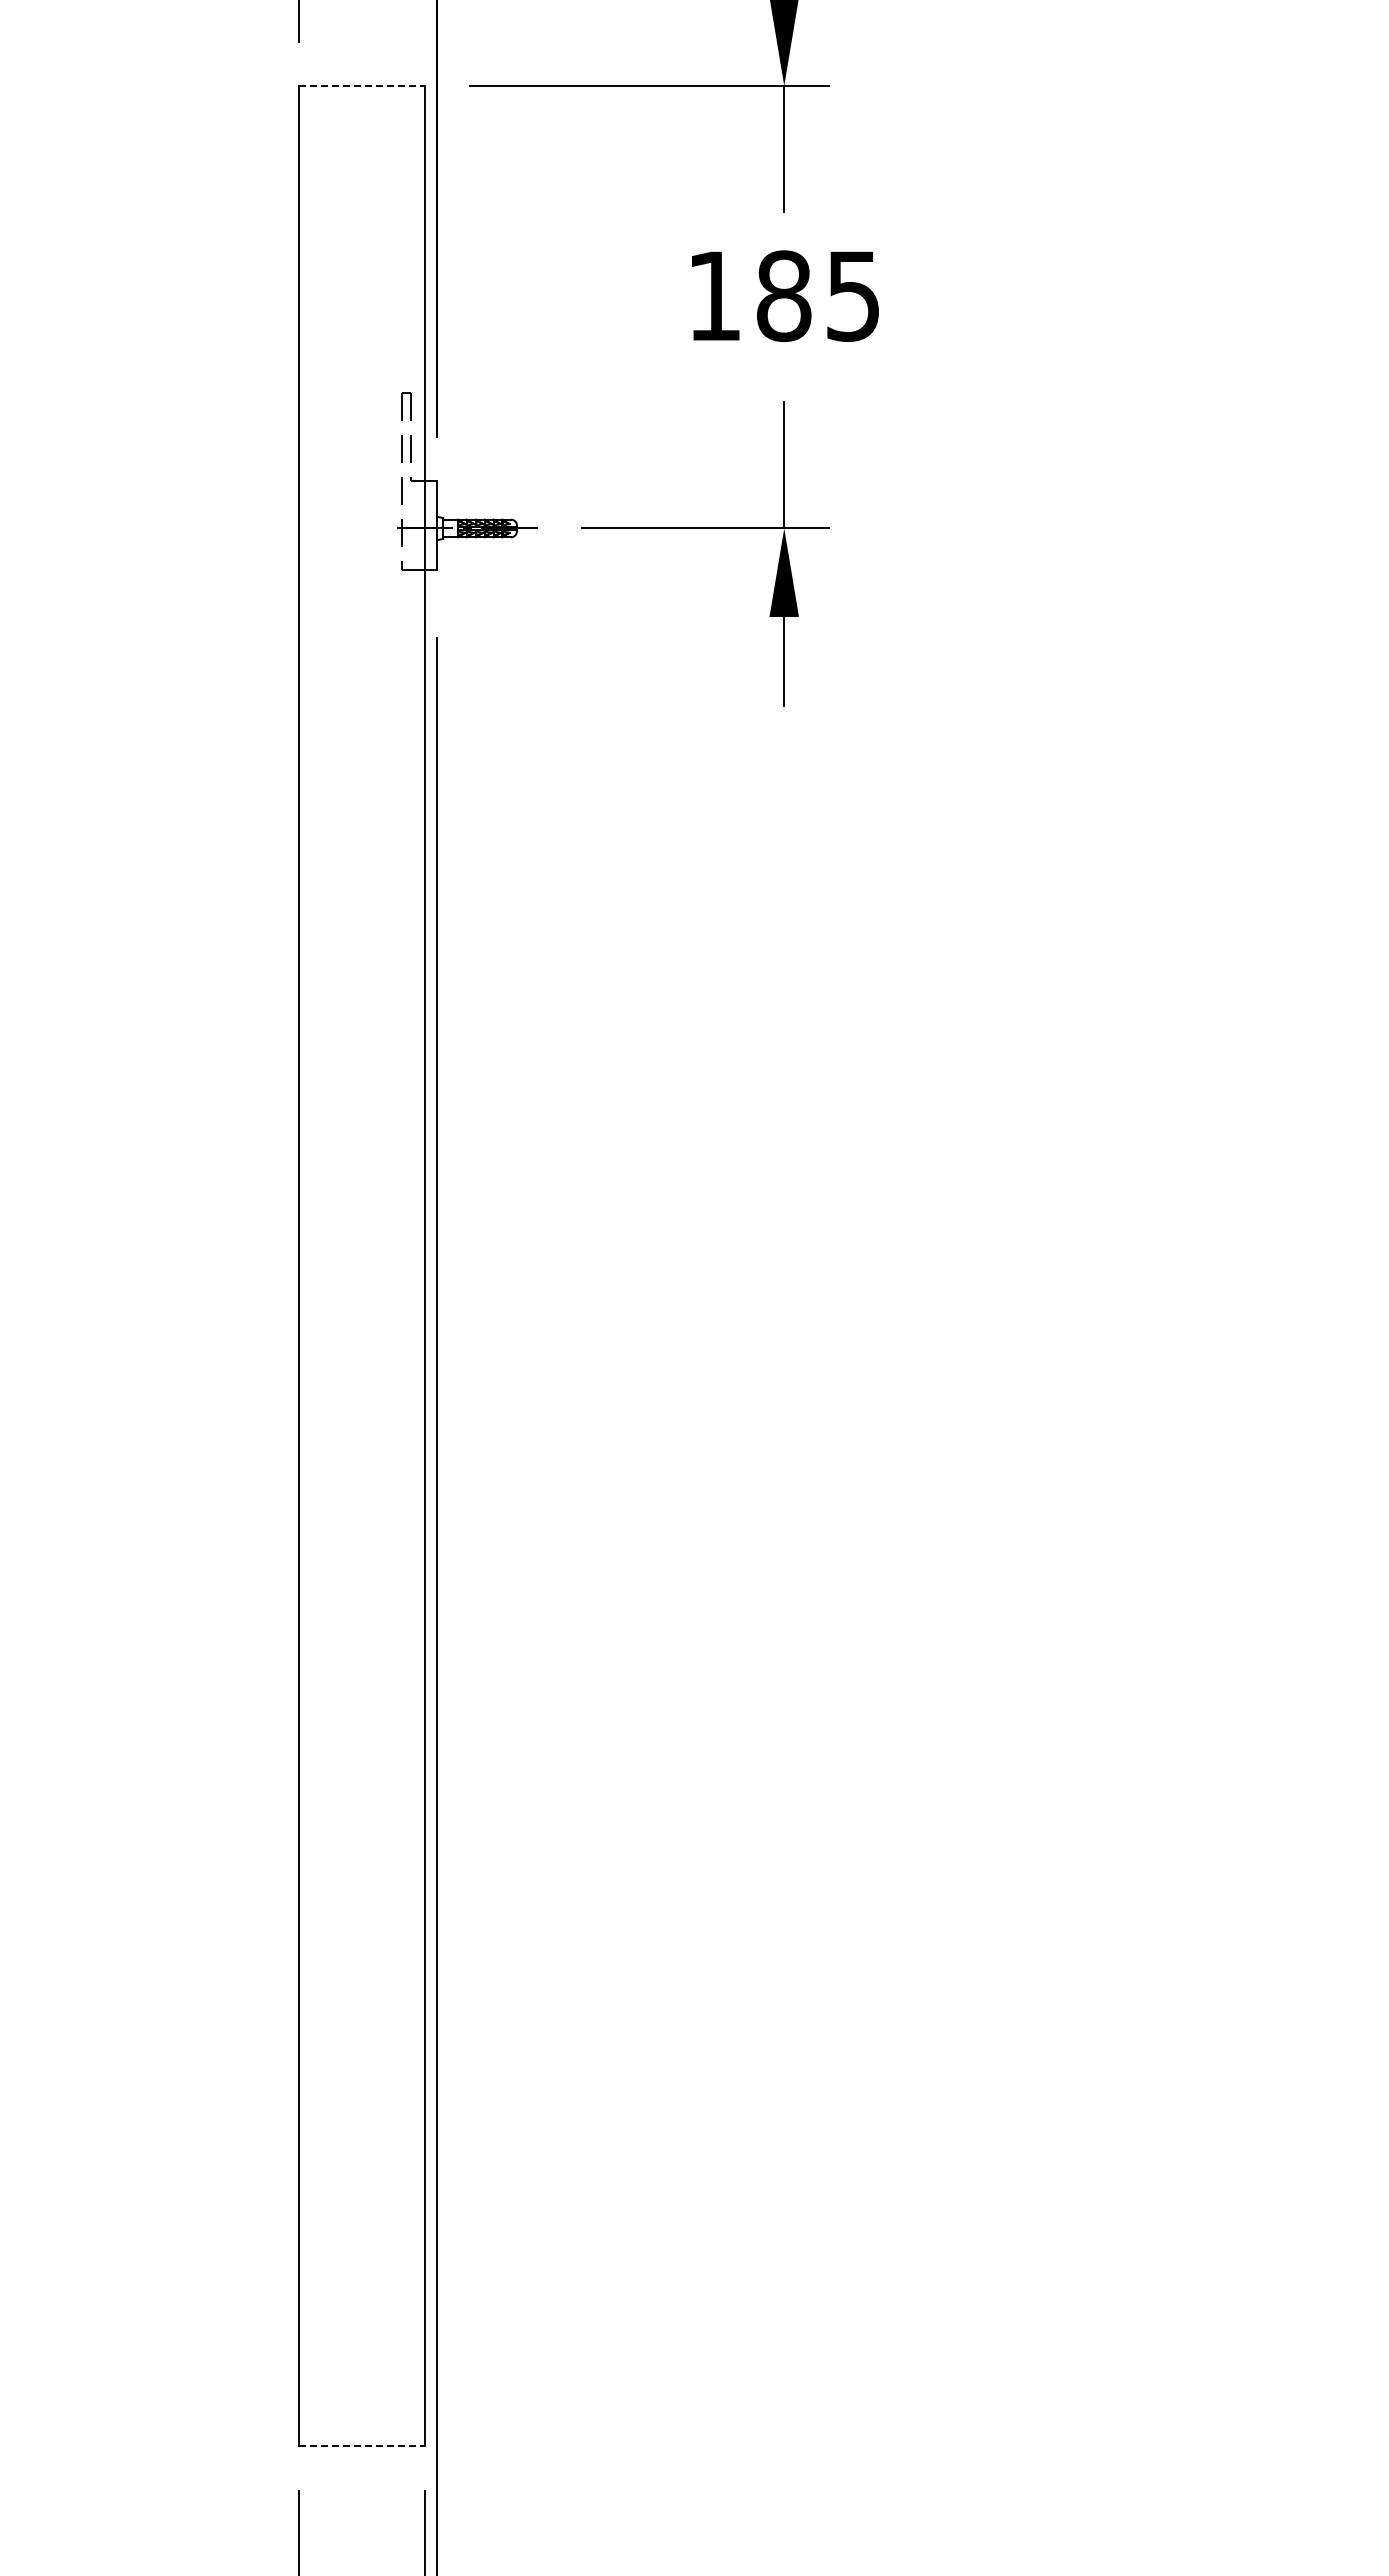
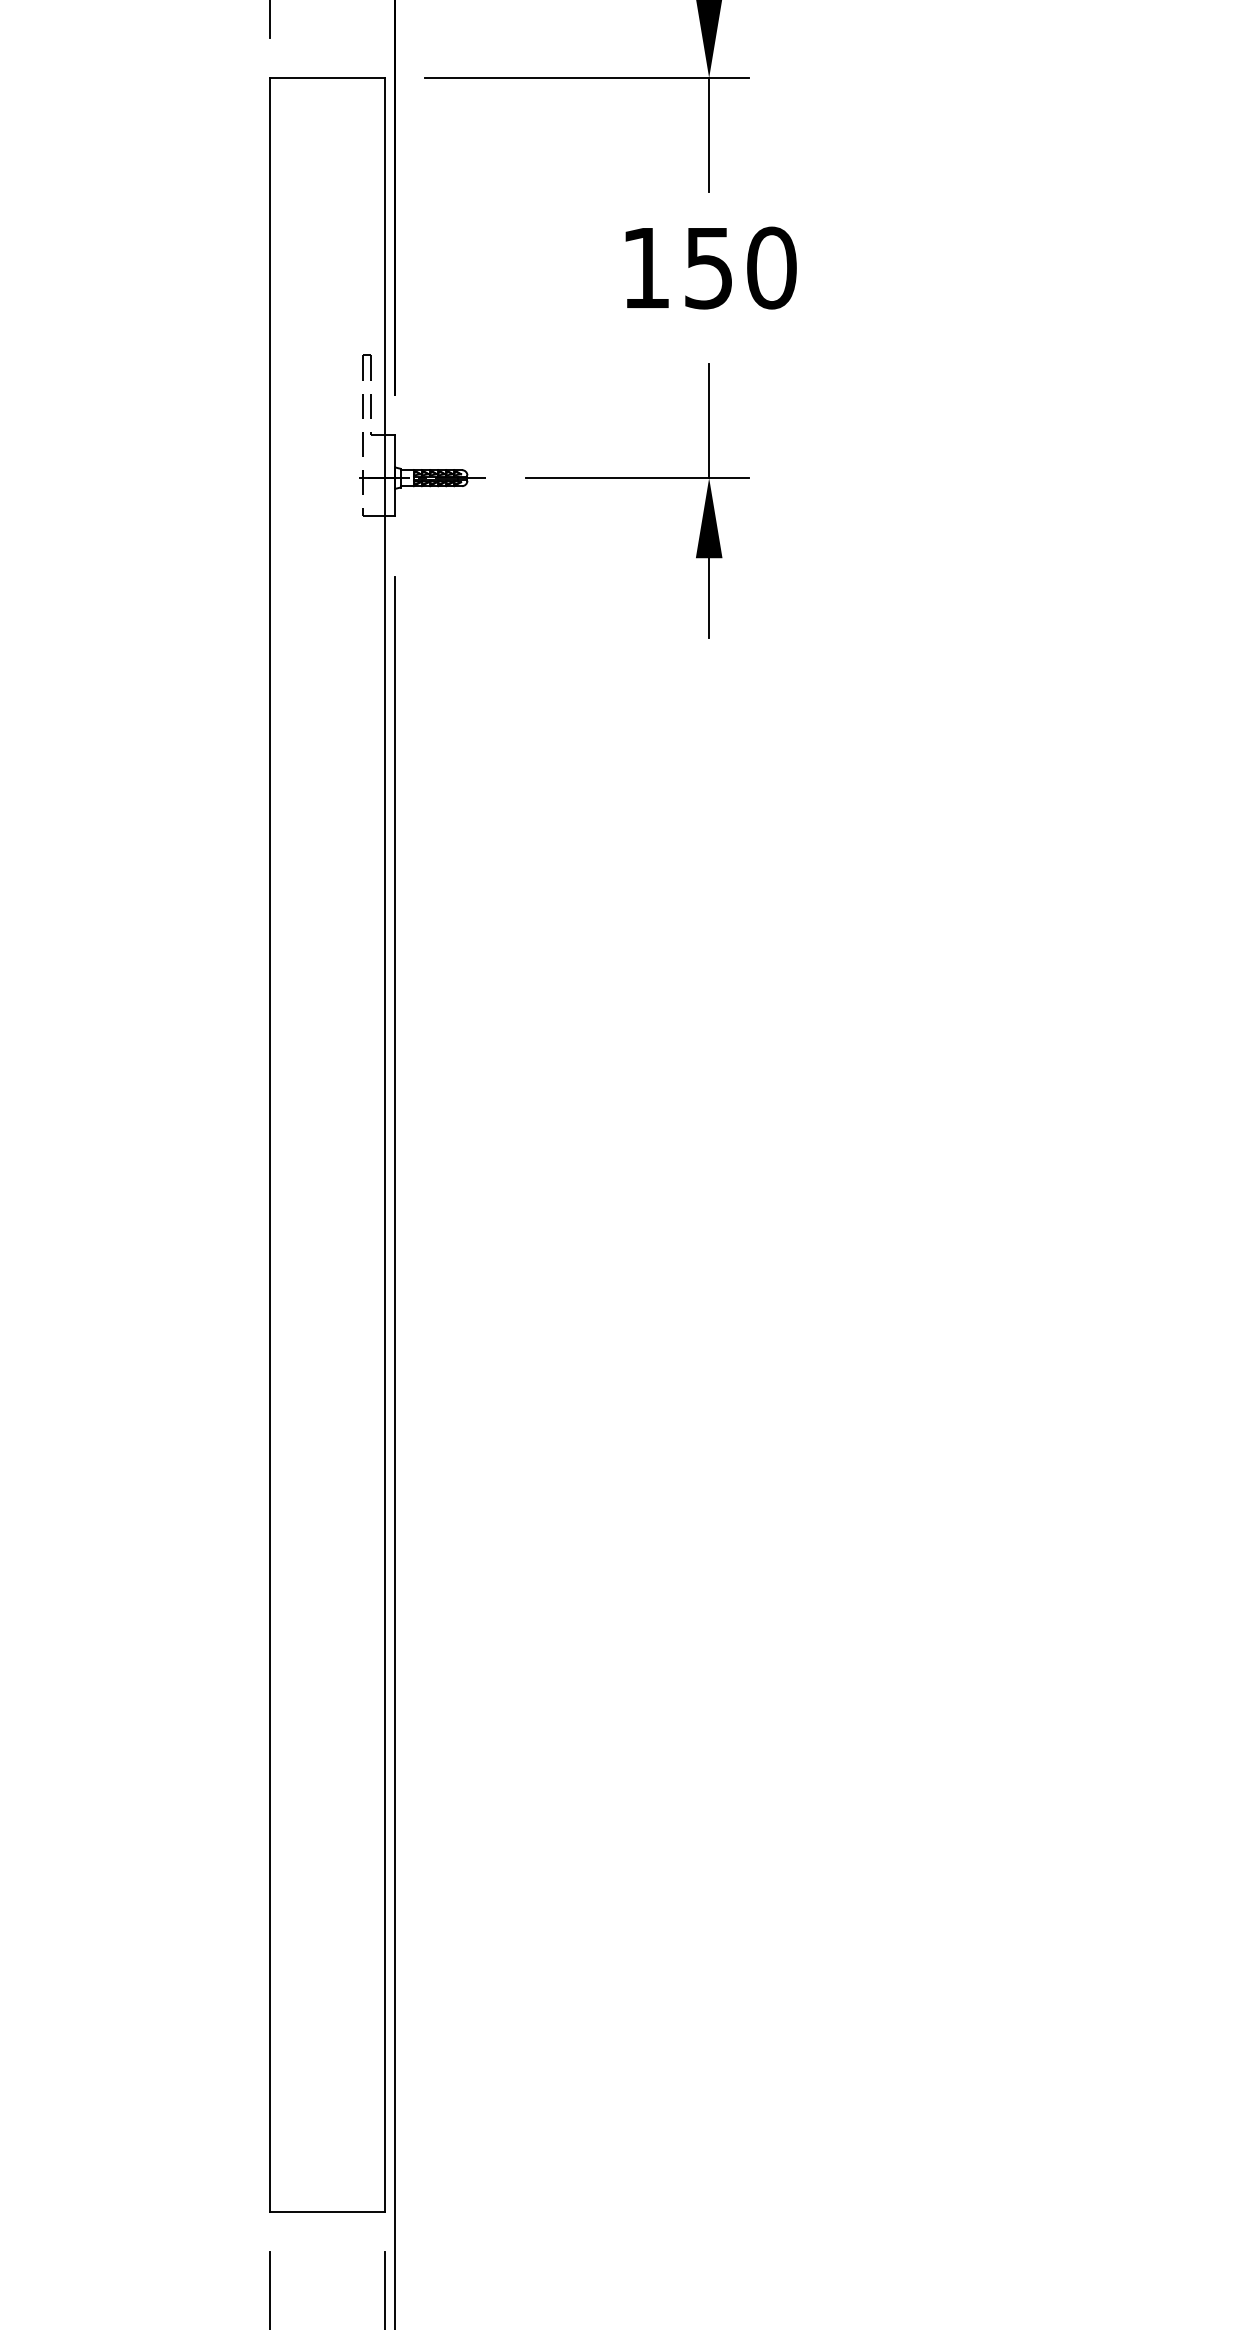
line: (362, 85) -> (327, 77), dashed -> solid
text: (819, 296) -> (741, 268), 185 -> 150
line: (362, 2446) -> (327, 2212), dashed -> solid

